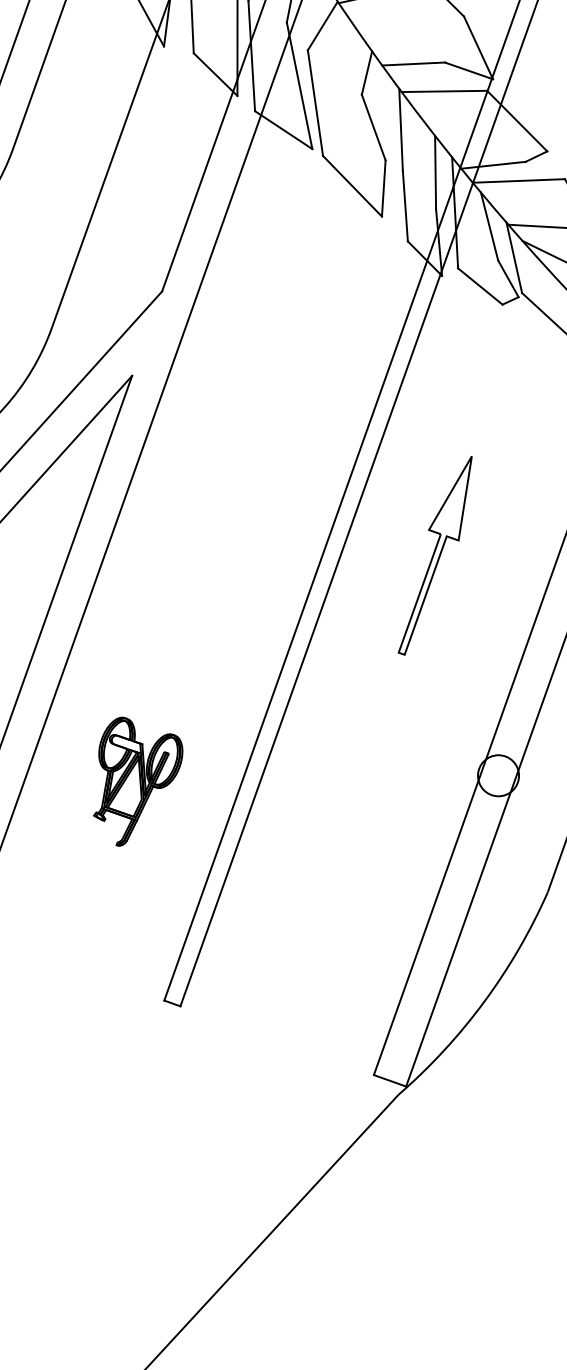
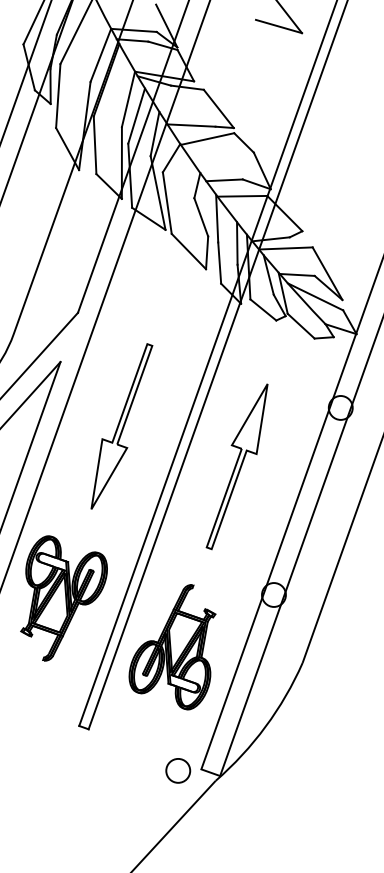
part: (236, 486) -> (121, 426), added
part: (434, 555) -> (236, 466), size x1.43
part: (137, 781) -> (63, 598), size x1.67
part: (324, 865) -> (172, 647), added
circle: (334, 1077) -> (178, 770), added

